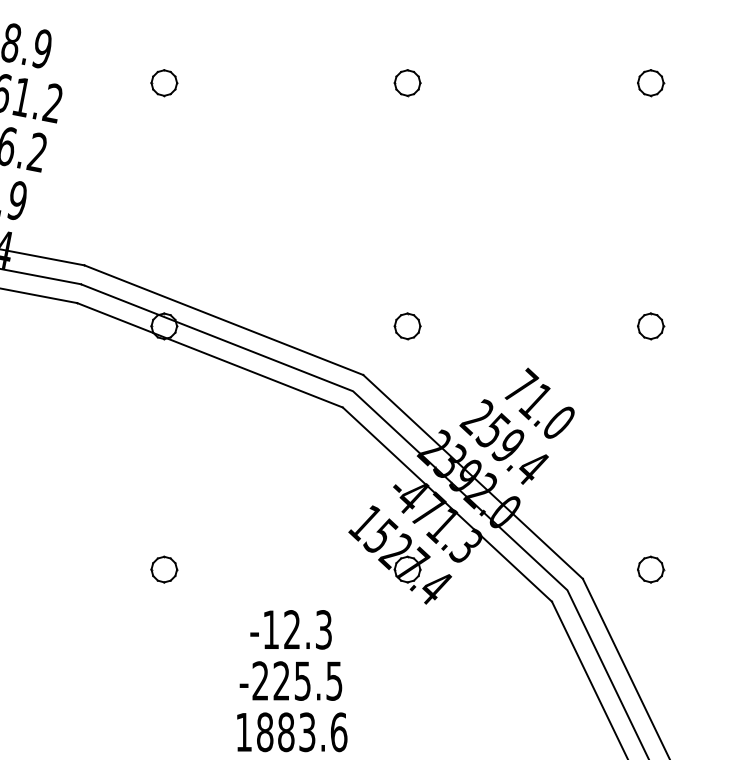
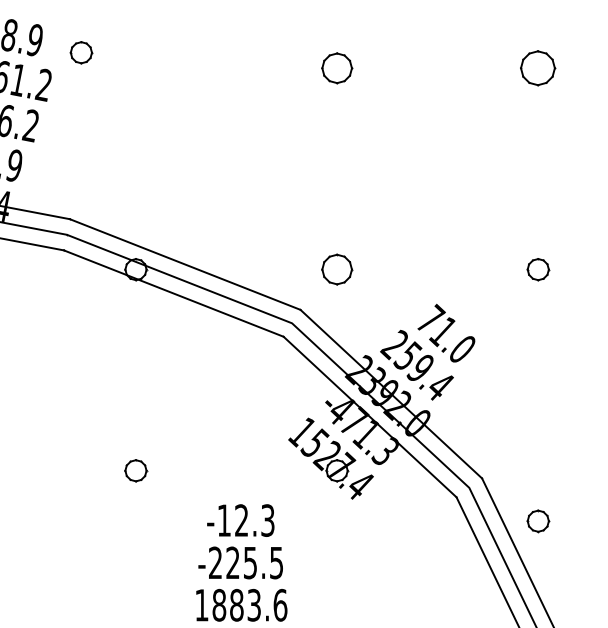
part: (164, 83) -> (81, 53), moved
part: (407, 83) -> (337, 68), size x1.4
part: (651, 83) -> (538, 68), size x1.6
part: (407, 326) -> (337, 269), size x1.4
part: (651, 569) -> (538, 521), moved

